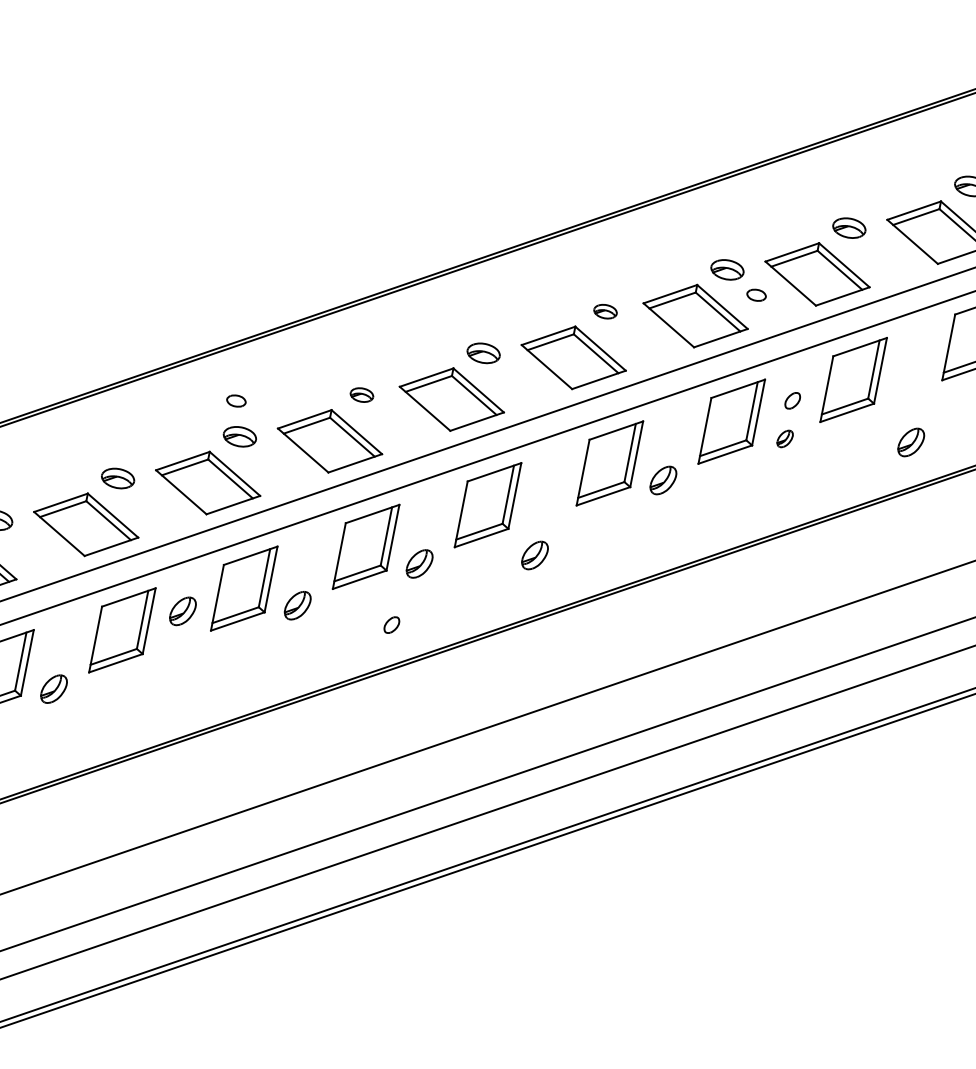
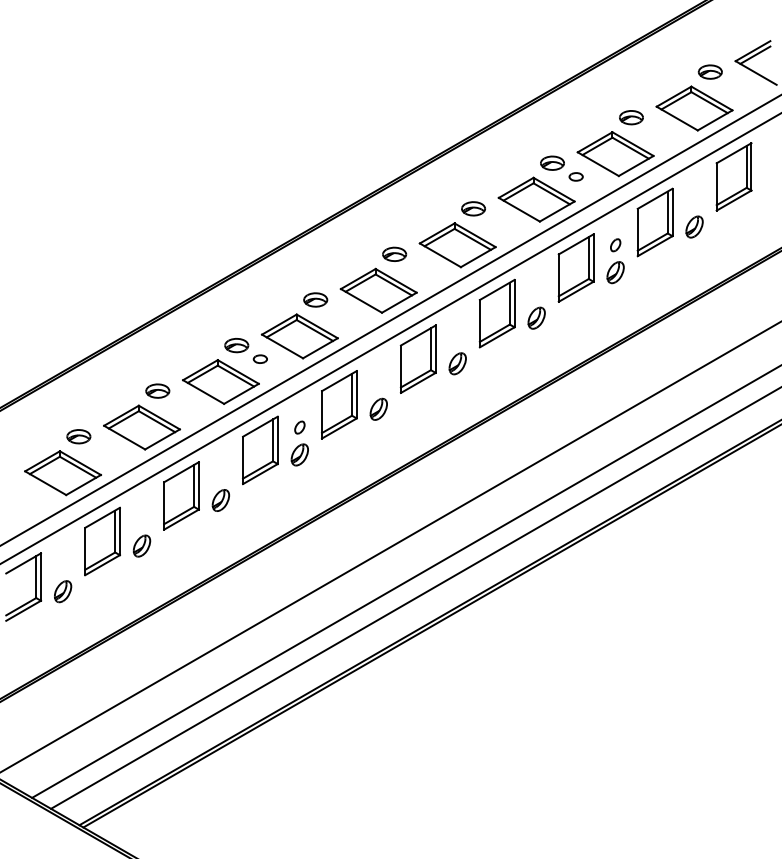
part: (605, 311) -> (473, 208), size x1.43
part: (361, 394) -> (315, 299), size x1.43
part: (235, 399) -> (259, 358), moved
part: (785, 438) -> (615, 272), size x1.67
part: (911, 441) -> (694, 226), moved
part: (534, 555) -> (457, 363), moved
part: (182, 611) -> (220, 500), moved
part: (391, 624) -> (299, 427), moved

